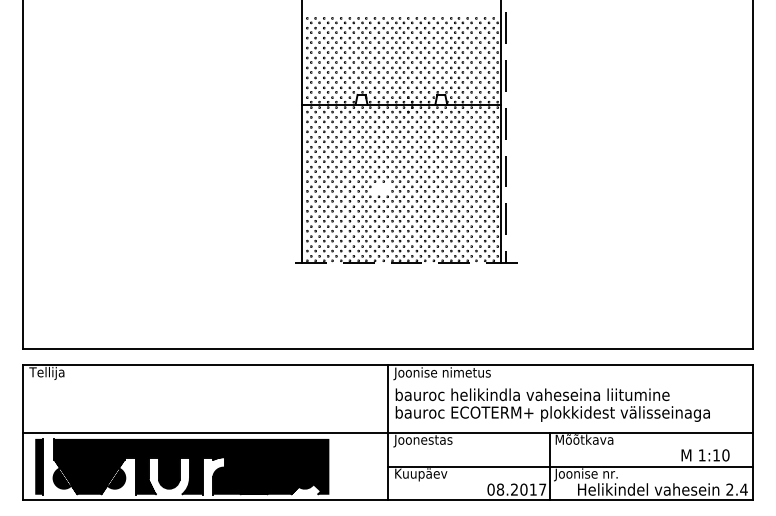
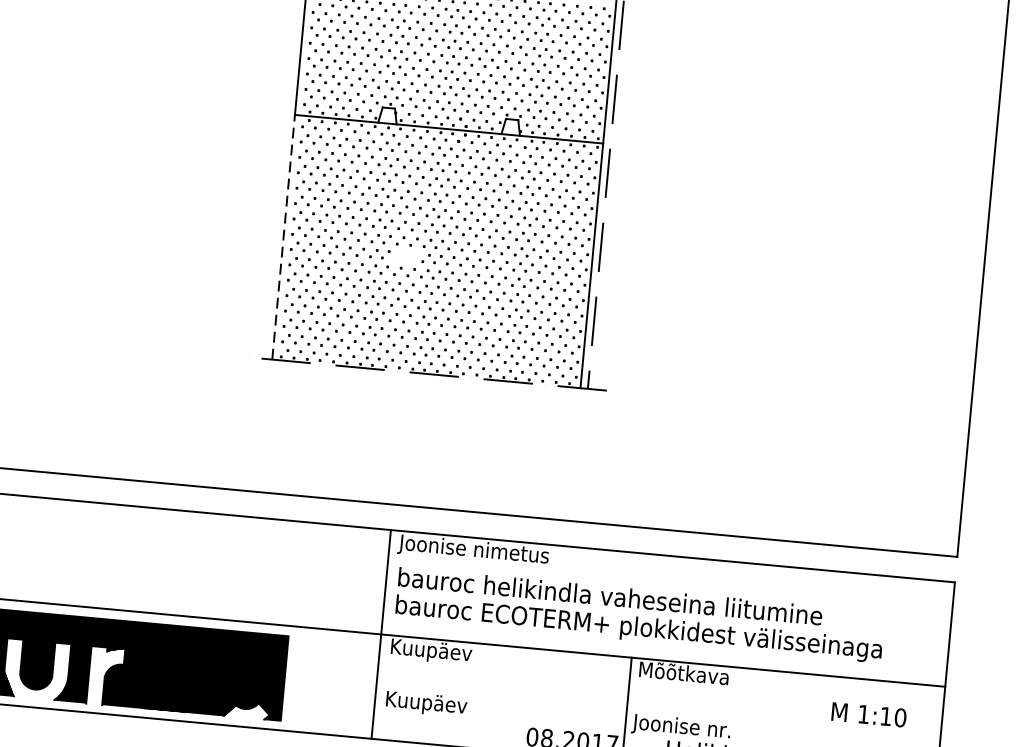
line: (301, 183) -> (283, 236), solid -> dashed
text: (422, 440) -> (433, 651), Joonestas -> Kuupäev
line: (570, 466) -> (658, 712), removed

